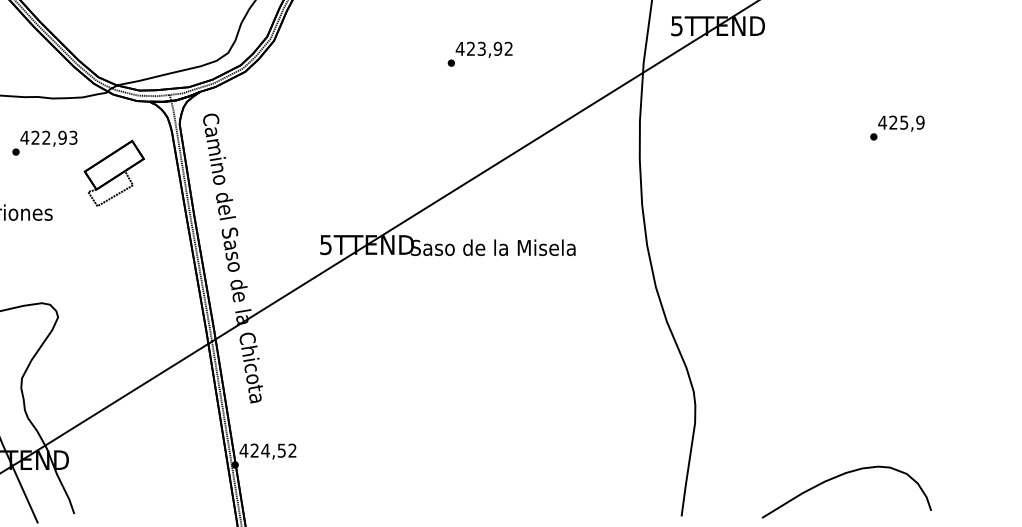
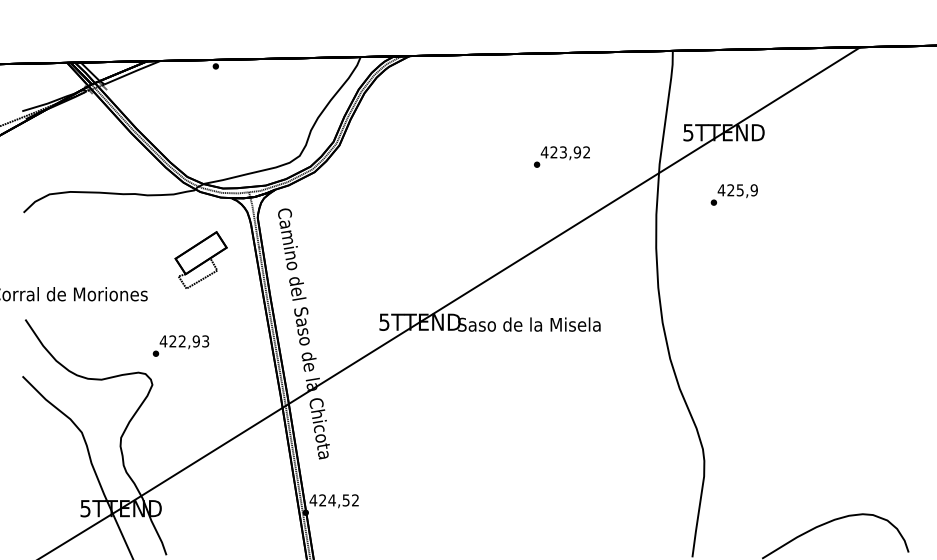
text: (479, 53) -> (561, 156), moved
text: (896, 127) -> (733, 194), moved
text: (44, 142) -> (180, 345), moved

